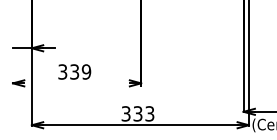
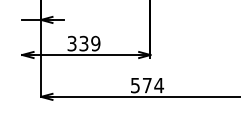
line: (76, 83) -> (85, 55), added
text: (138, 113) -> (147, 85), 333 -> 574

